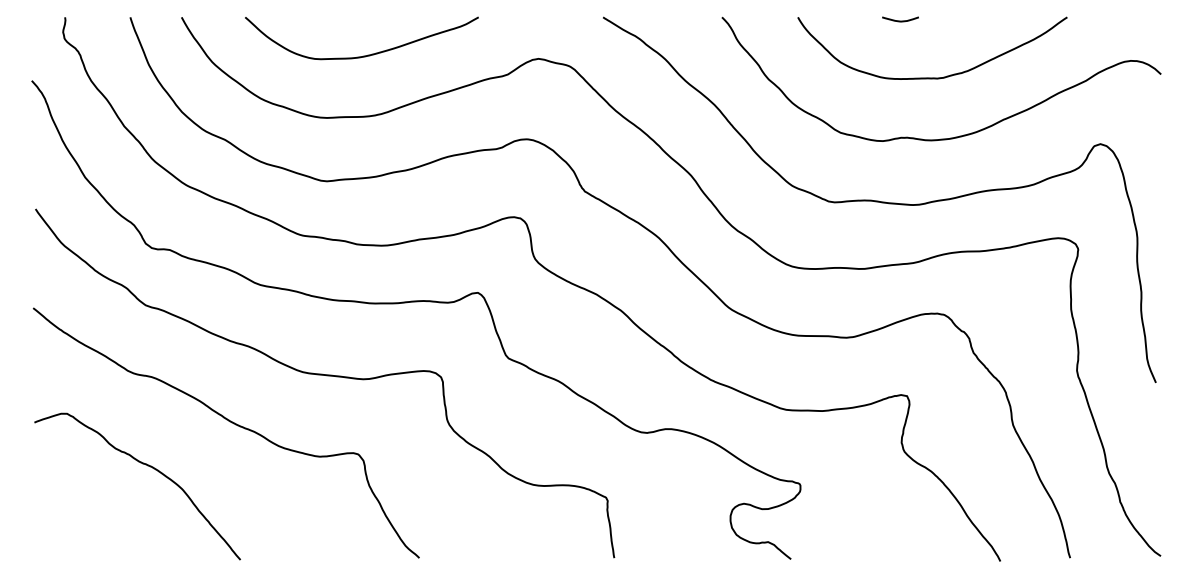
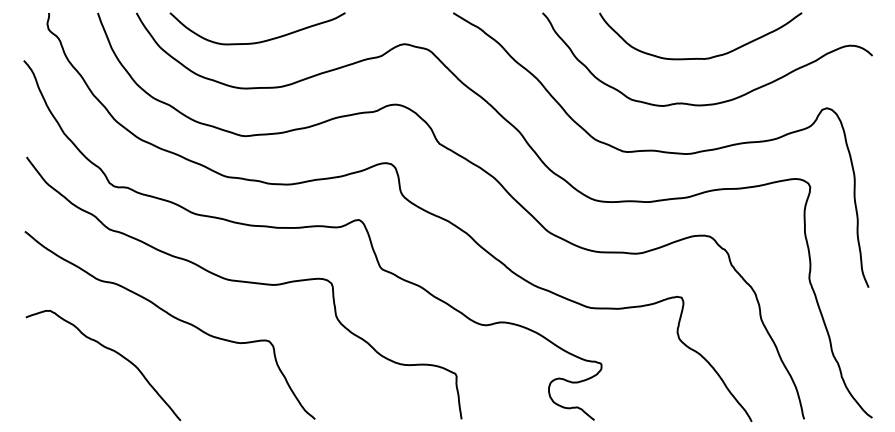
curve: (900, 20) -> (676, 15), removed
curve: (363, 55) -> (258, 41), moved

